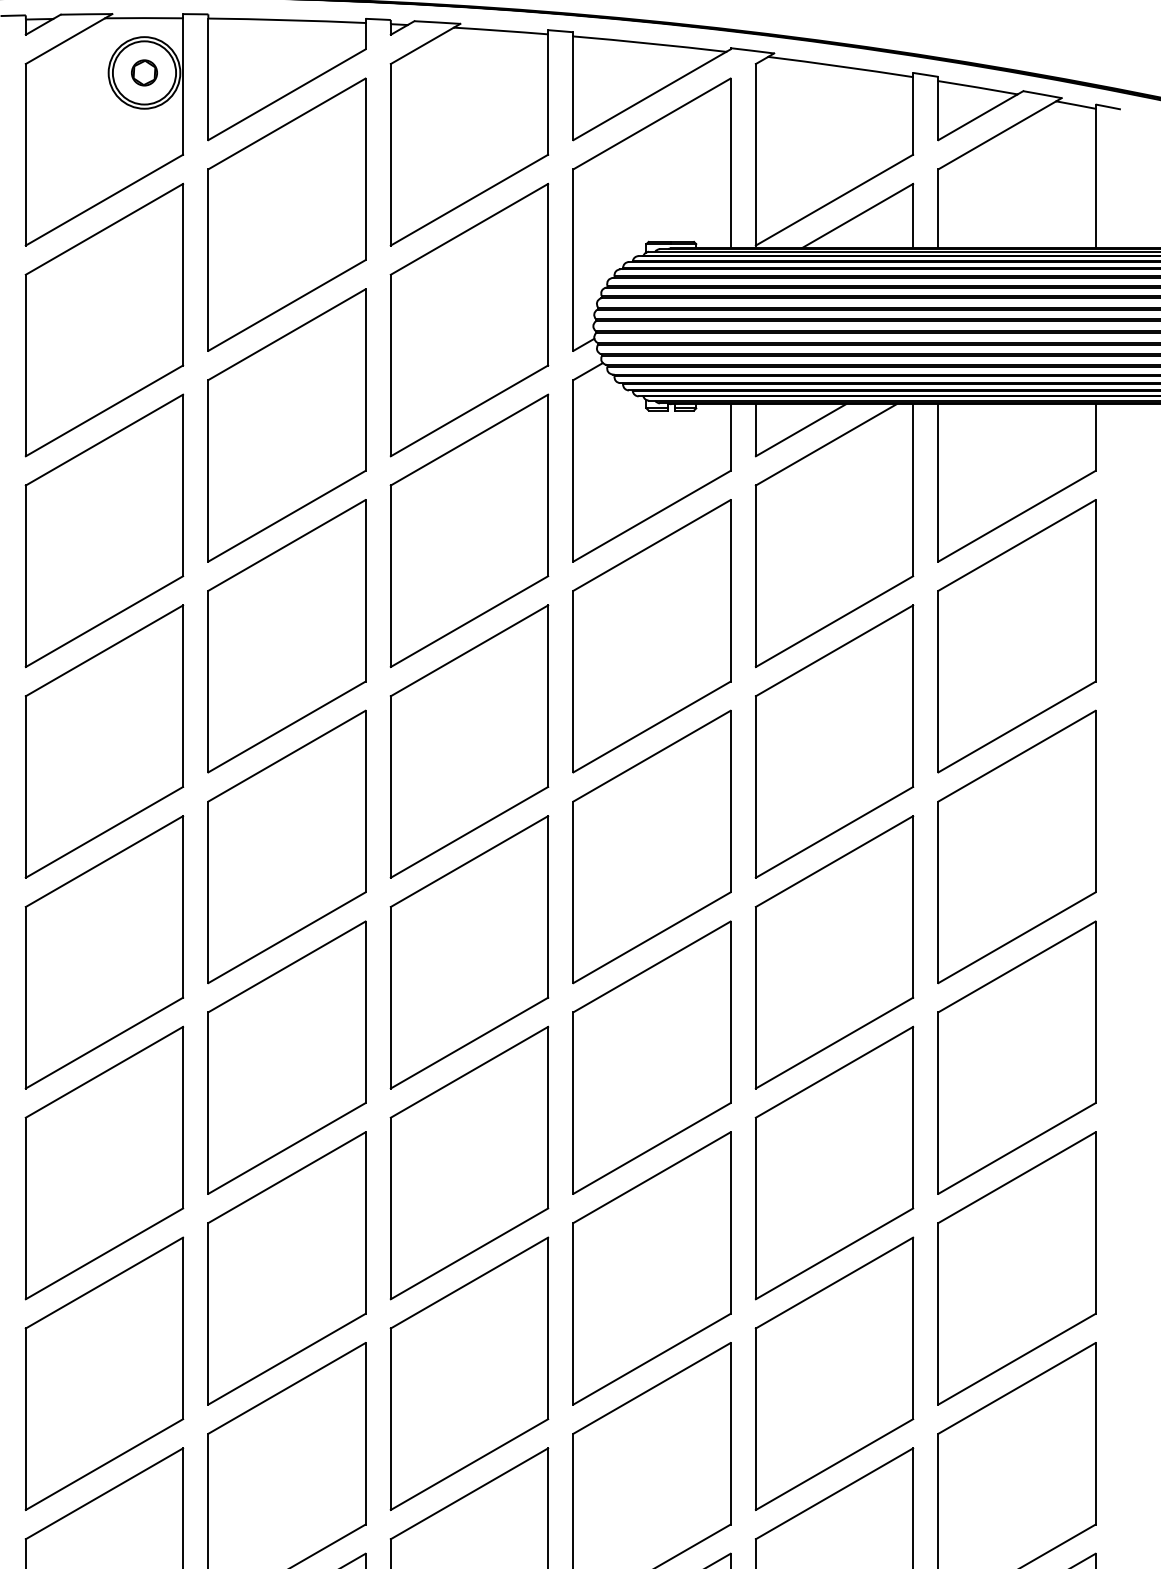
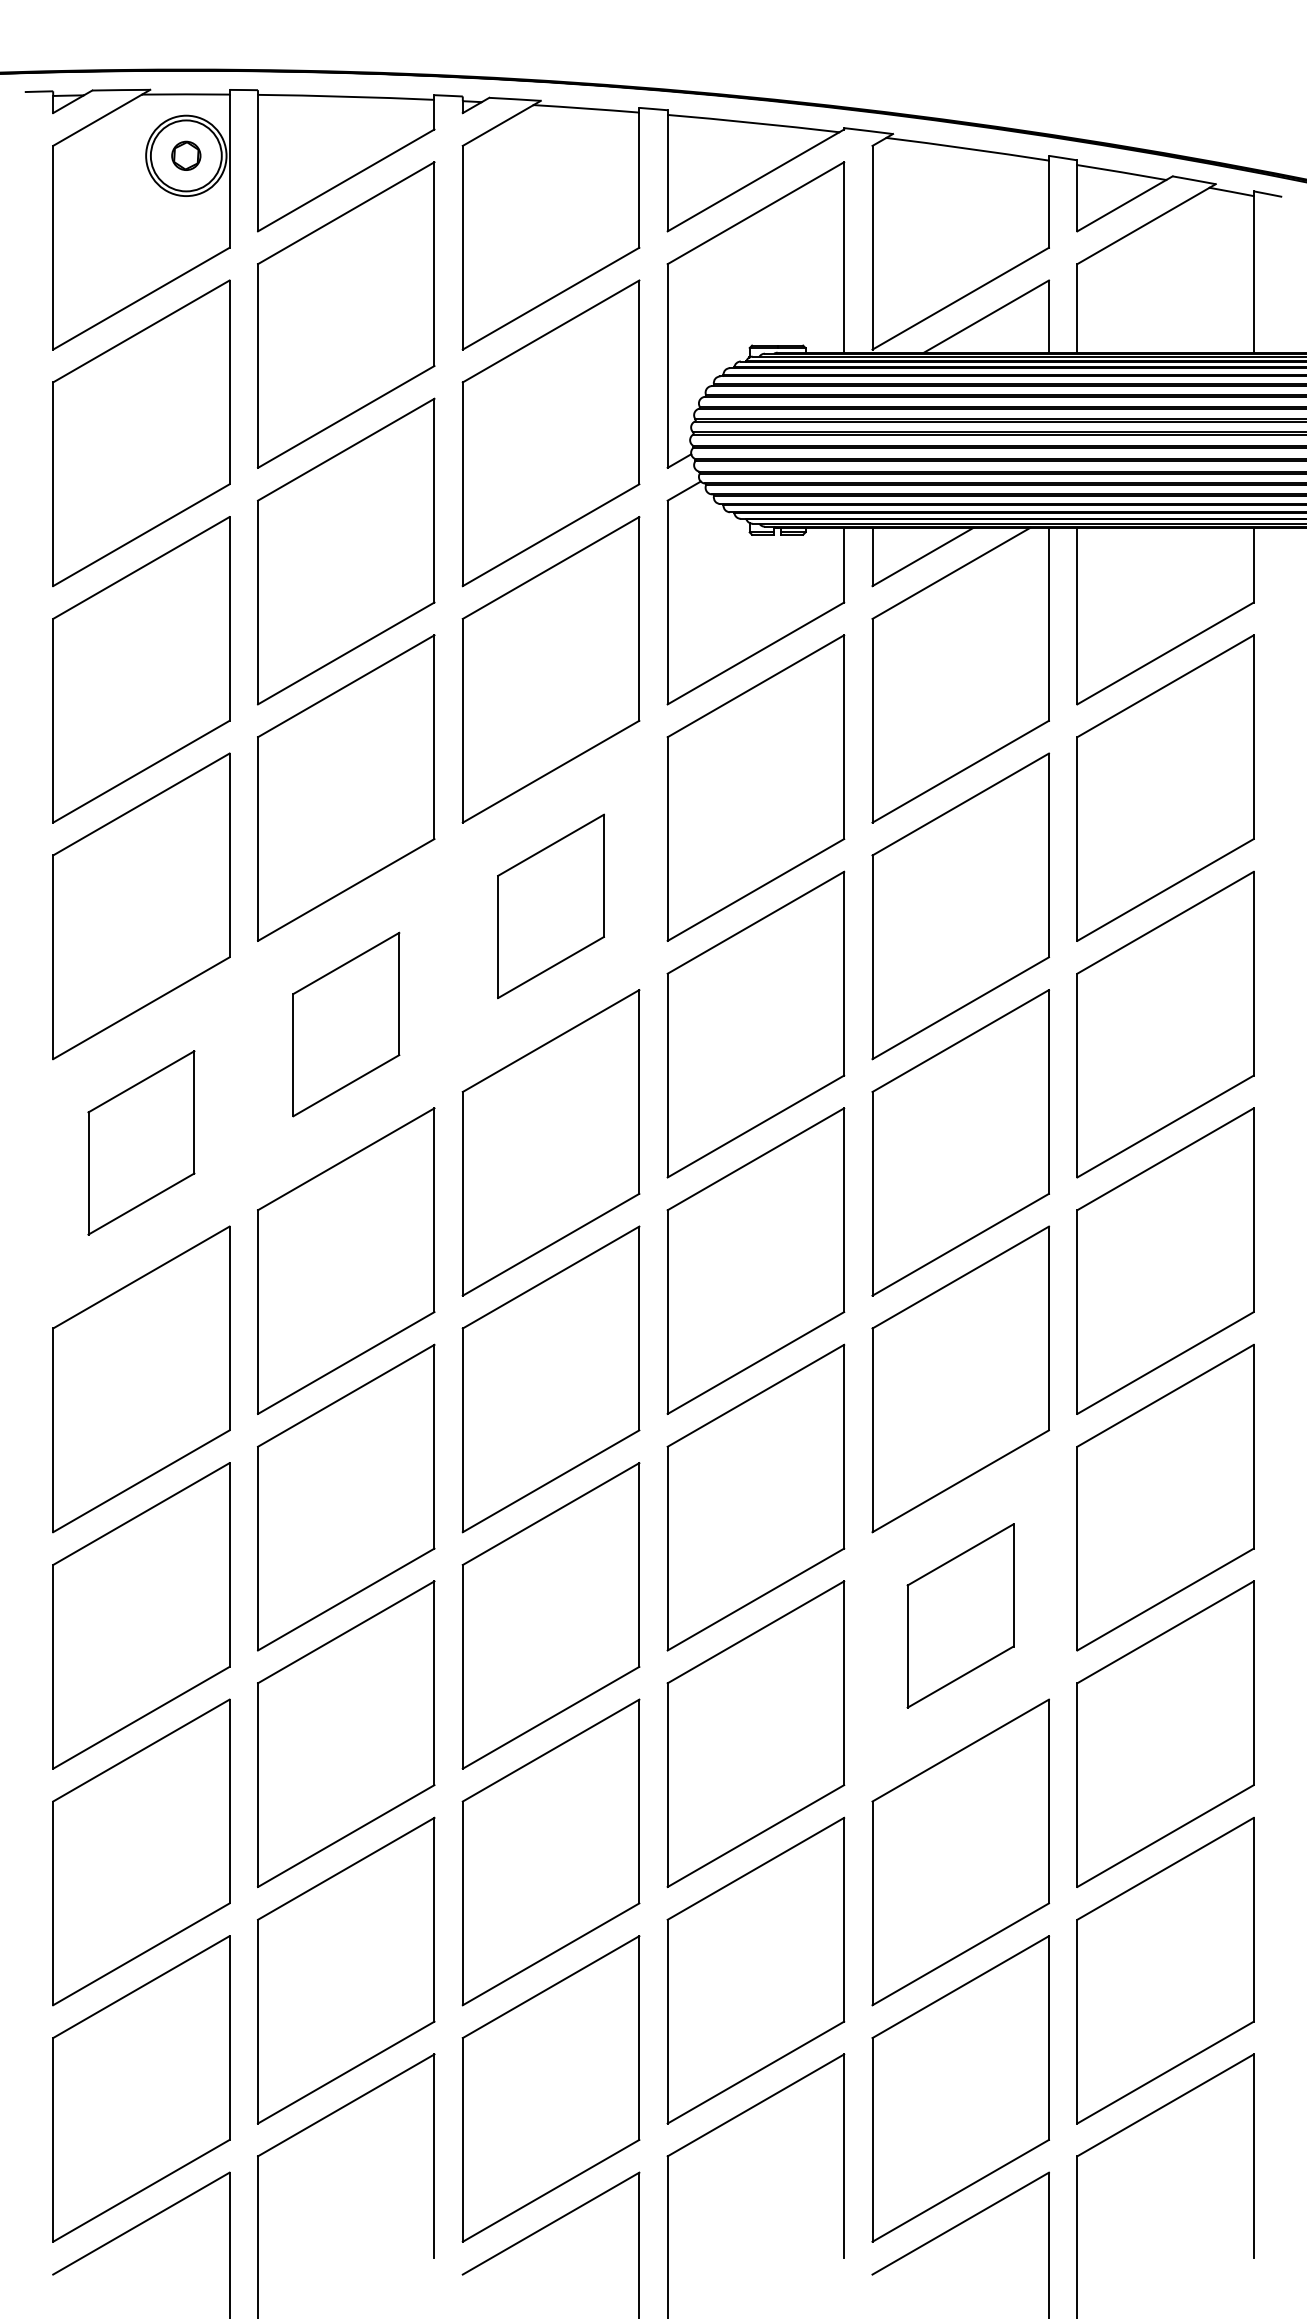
part: (468, 741) -> (550, 906), size x0.6
part: (287, 846) -> (346, 1024), size x0.6
part: (104, 951) -> (141, 1142), size x0.6
part: (834, 1373) -> (960, 1615), size x0.6

